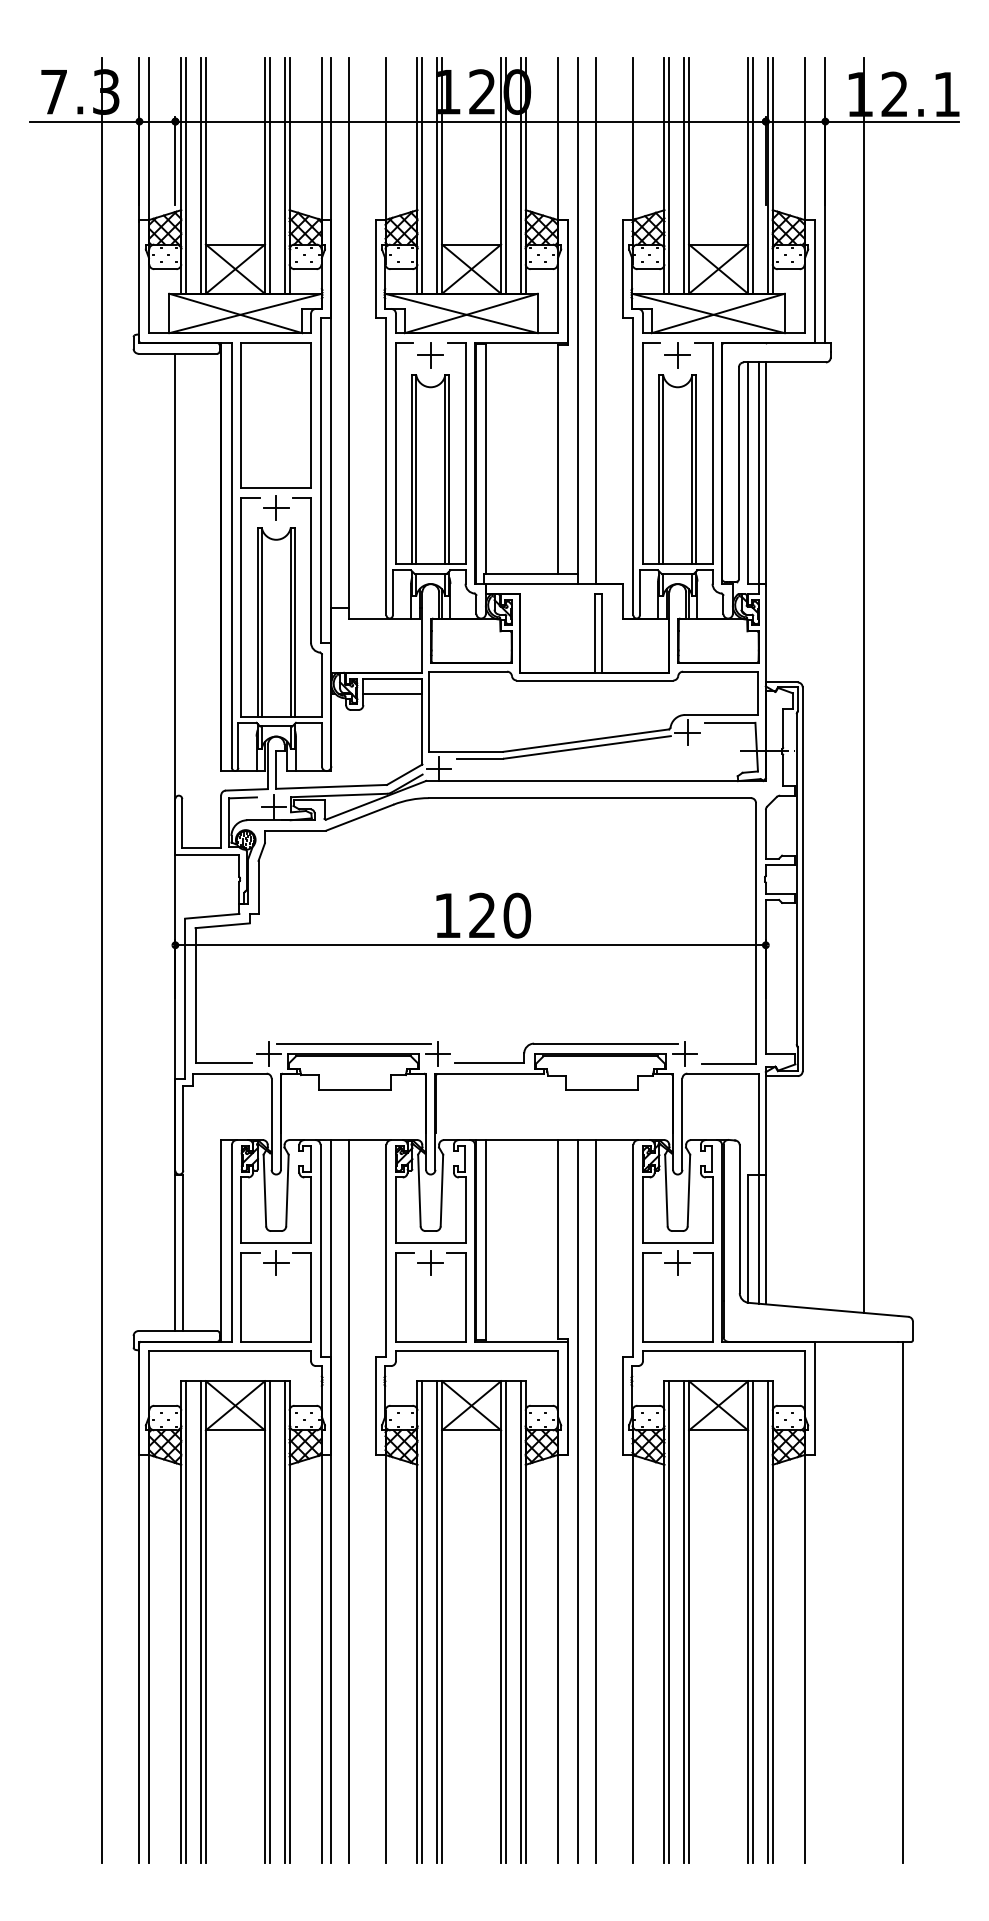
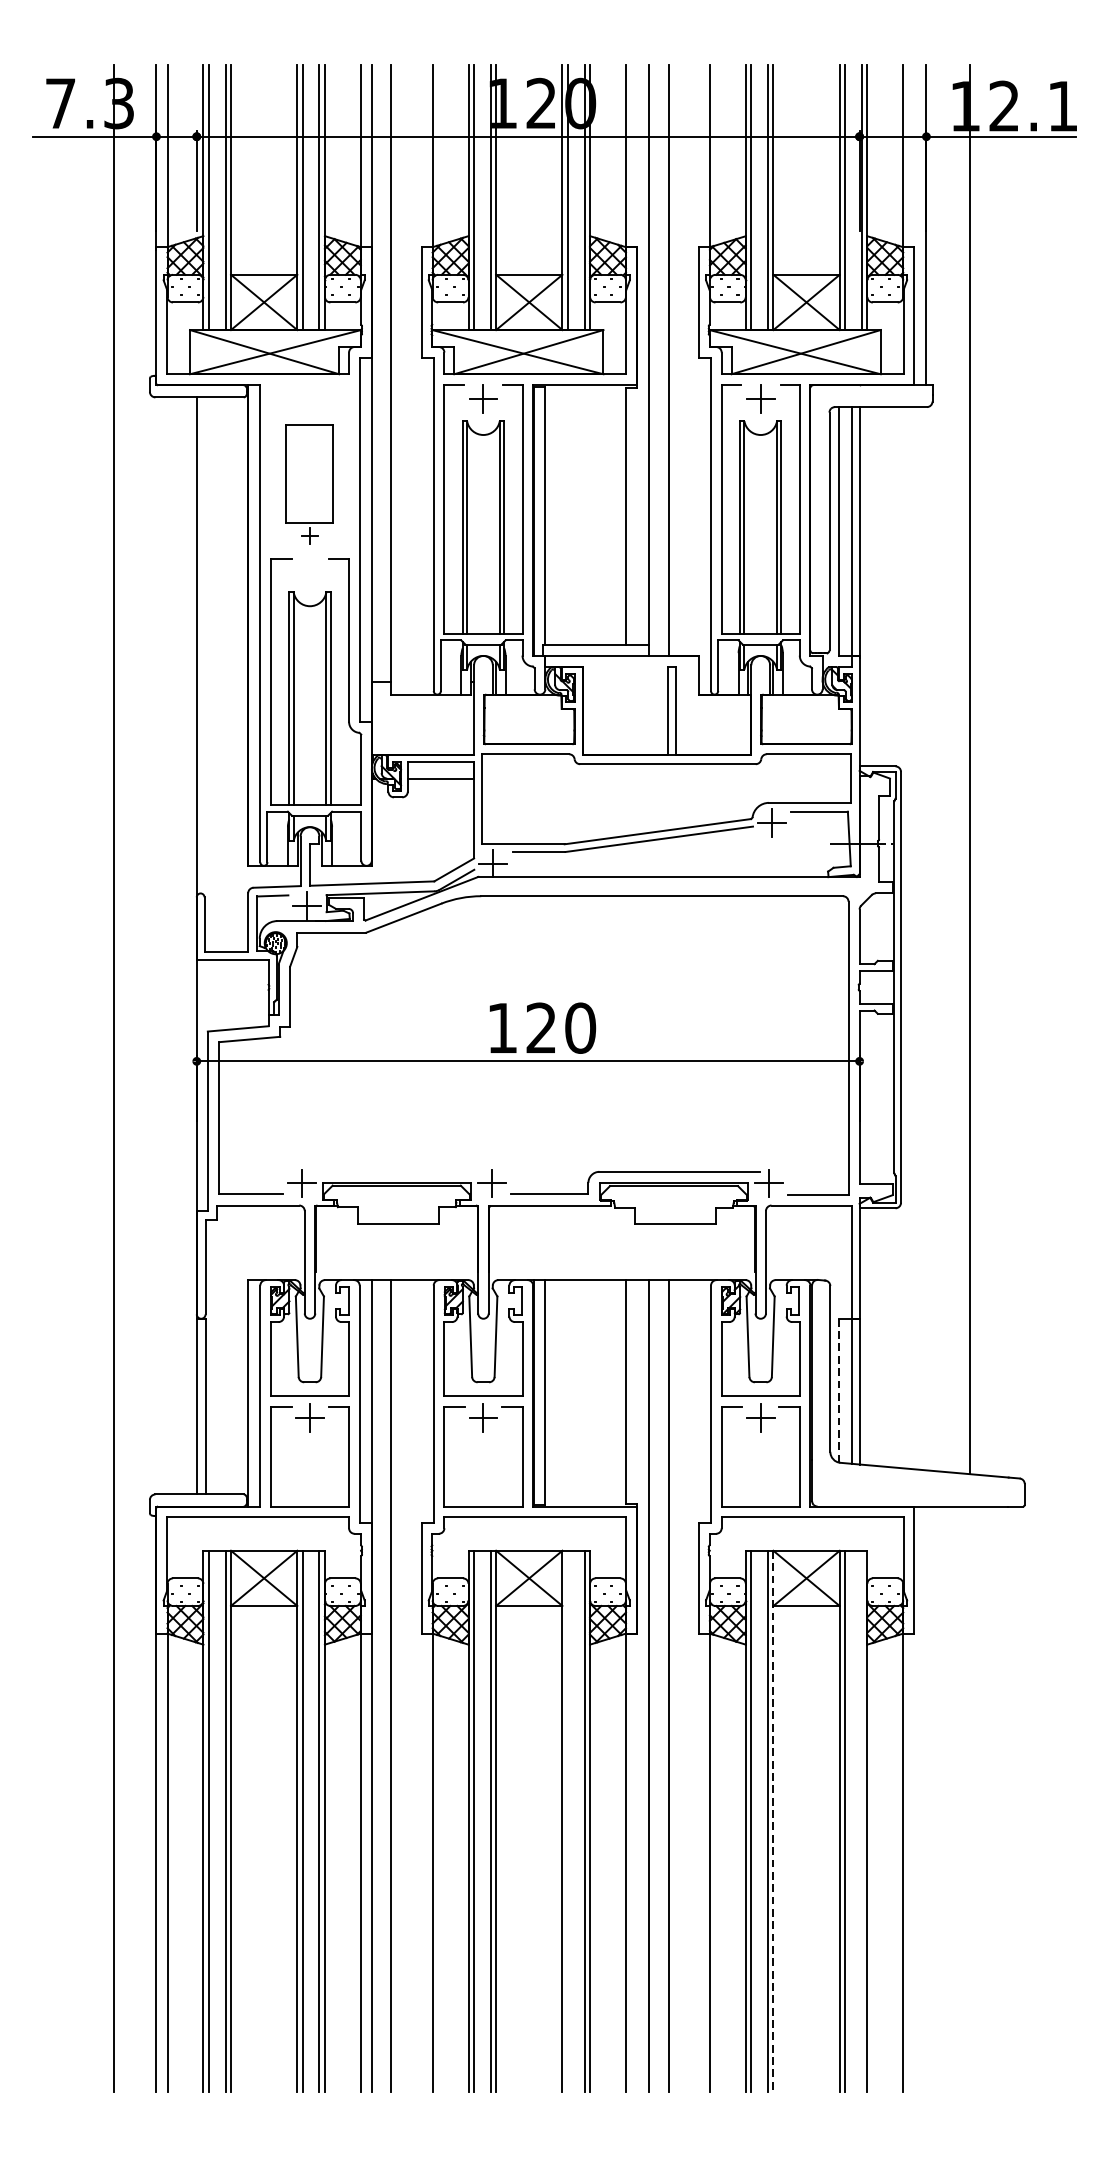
part: (275, 431) -> (309, 484), size x0.6
line: (353, 1043) -> (396, 1171), removed
line: (747, 1239) -> (839, 1391), solid -> dashed
line: (903, 1602) -> (1014, 1799), removed
line: (506, 1622) -> (568, 1821), removed
line: (689, 1622) -> (773, 1821), solid -> dashed
line: (767, 1622) -> (861, 1821), removed

